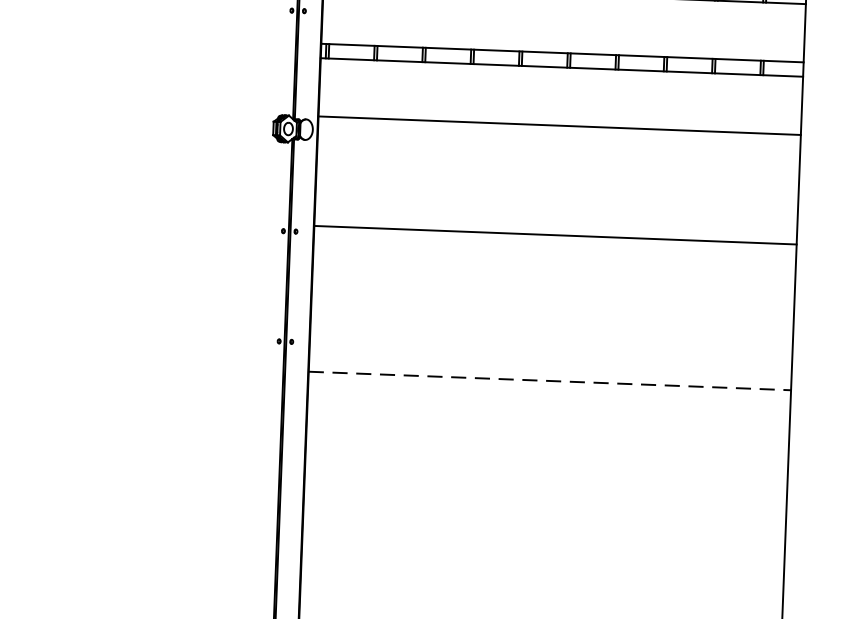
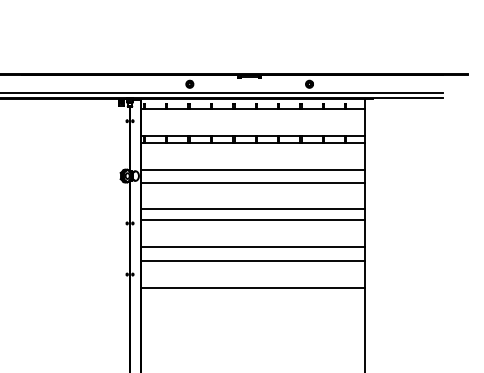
line: (557, 153) -> (252, 182), added
line: (555, 211) -> (252, 209), added
line: (551, 293) -> (252, 247), added
line: (550, 323) -> (252, 261), added
line: (550, 381) -> (253, 288), dashed -> solid

